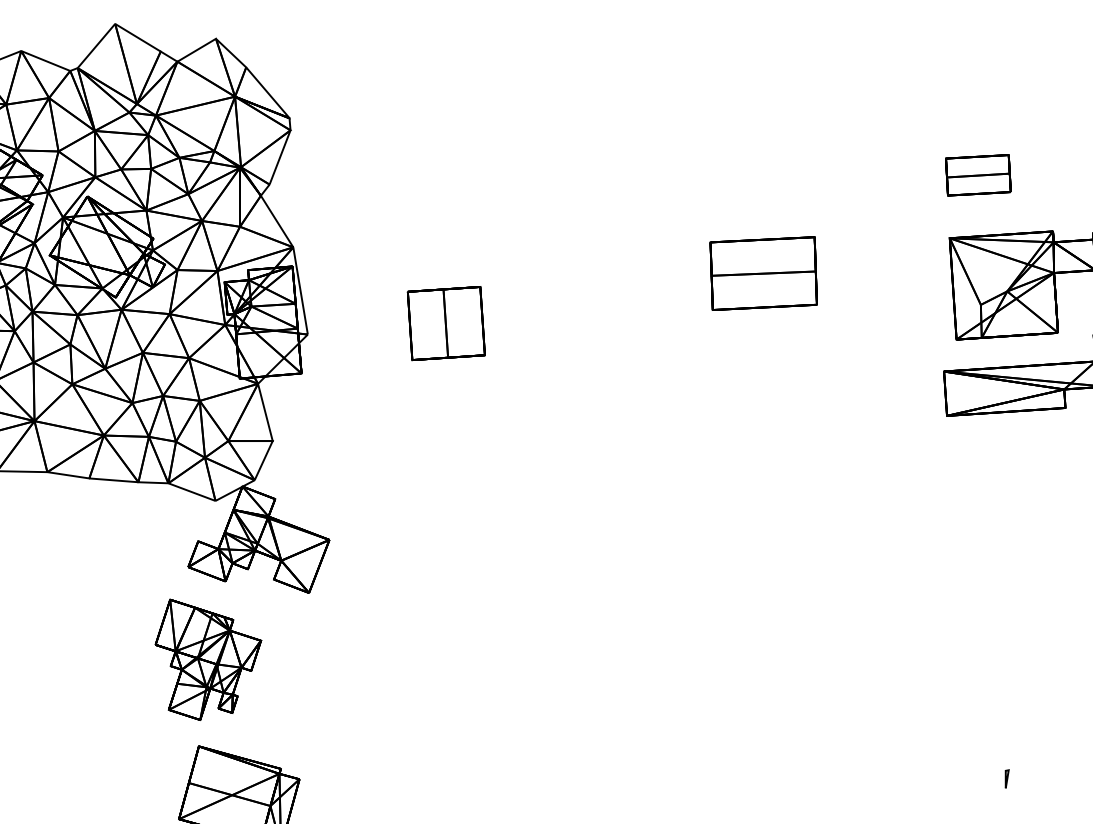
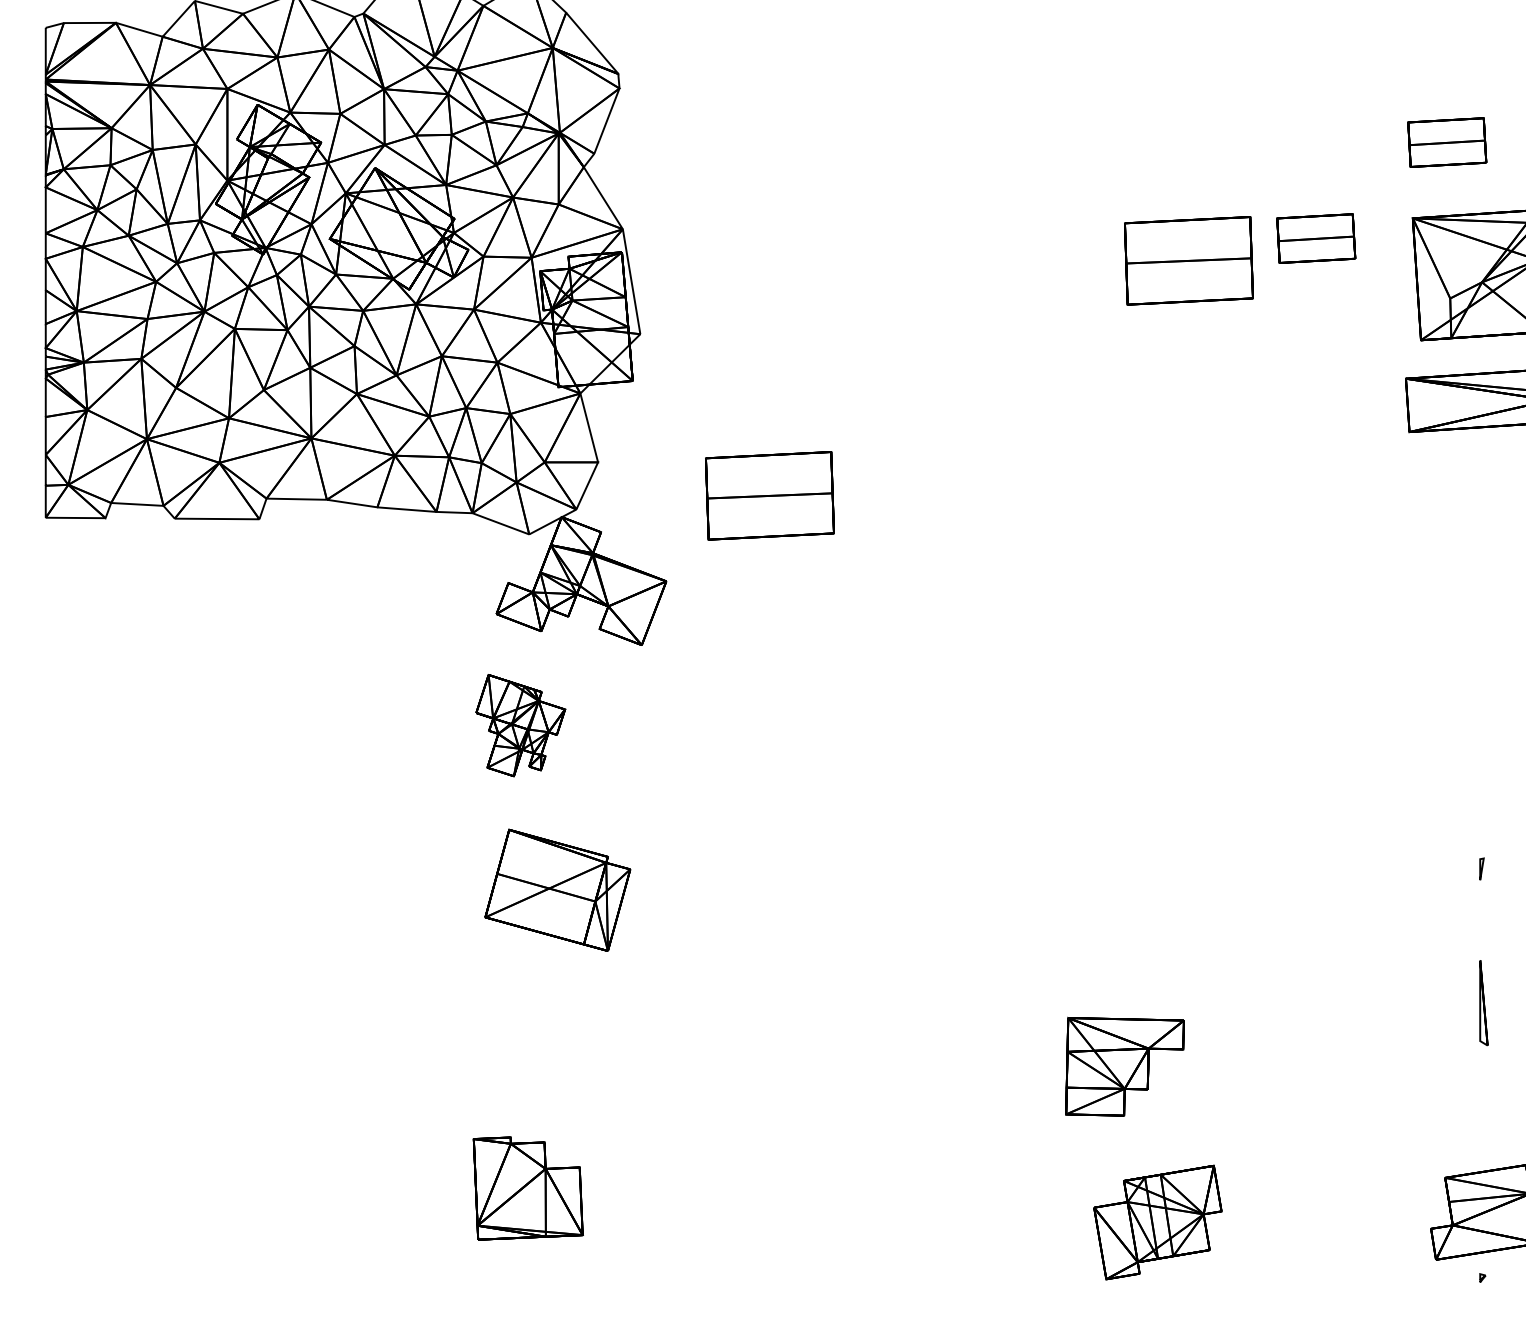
part: (869, 255) -> (1316, 238), added
part: (445, 323) -> (806, 320), removed
part: (415, 468) -> (769, 495), added
part: (208, 659) -> (520, 725), size x0.7

